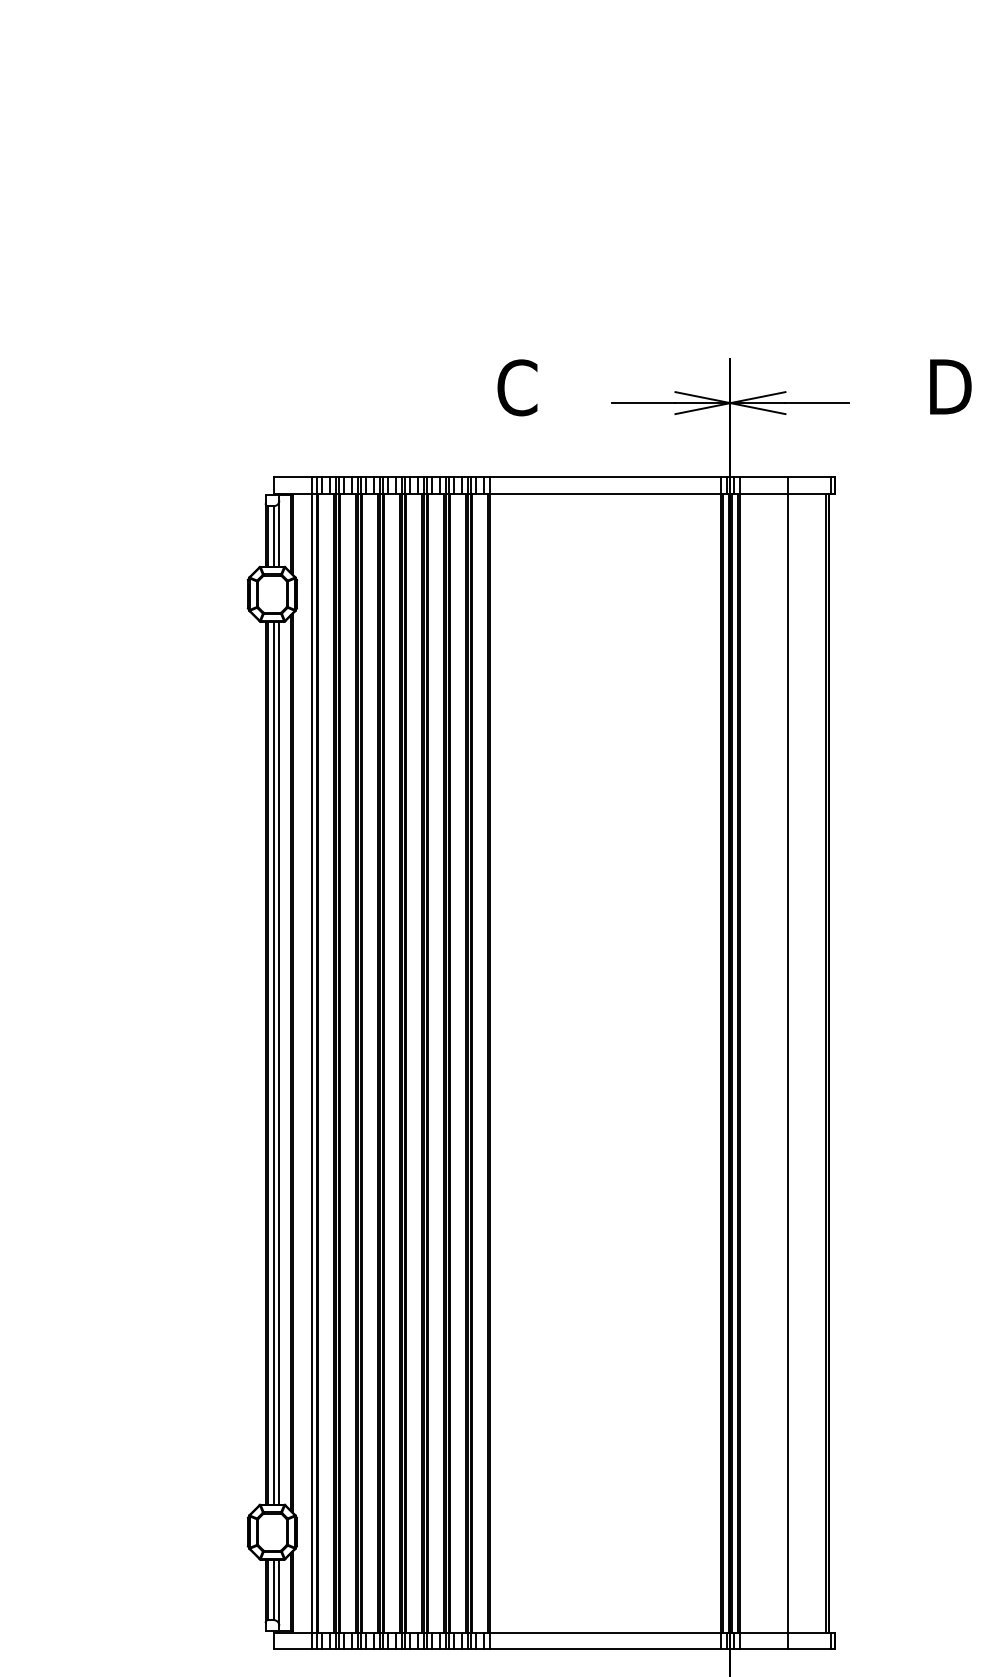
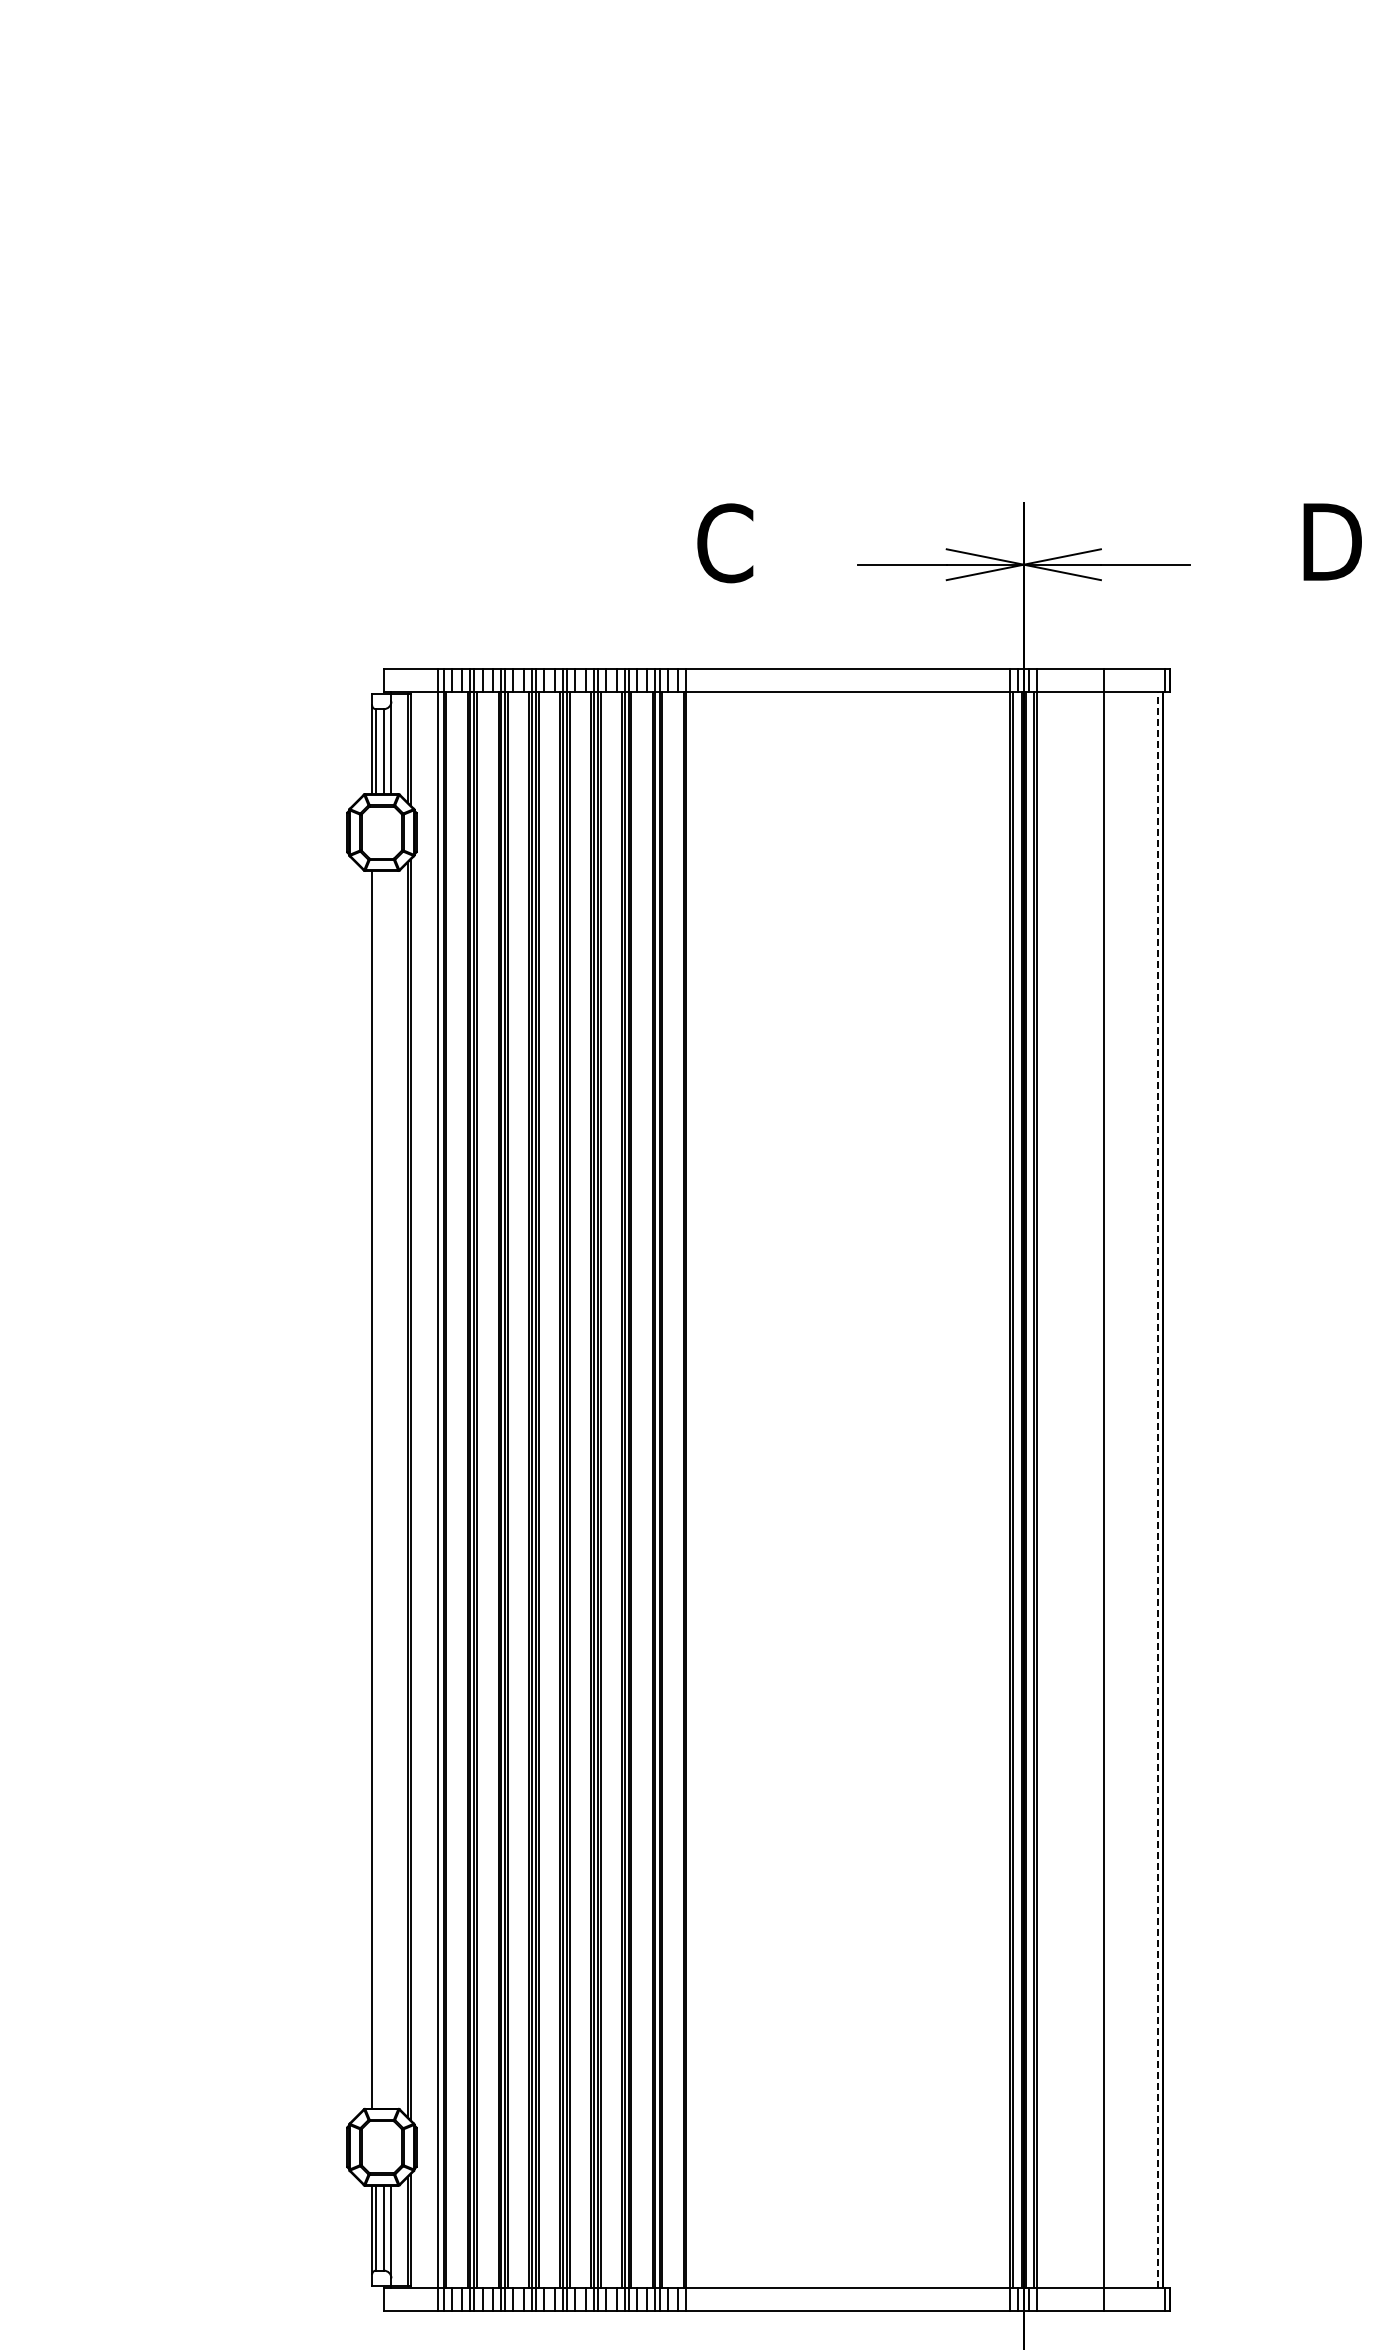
line: (268, 1062) -> (376, 1489), removed
line: (273, 1062) -> (383, 1489), removed
line: (279, 1062) -> (391, 1489), removed
line: (825, 1062) -> (1157, 1489), solid -> dashed

